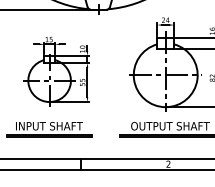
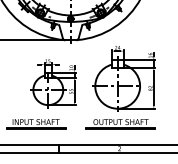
part: (57, 71) -> (53, 83), moved

